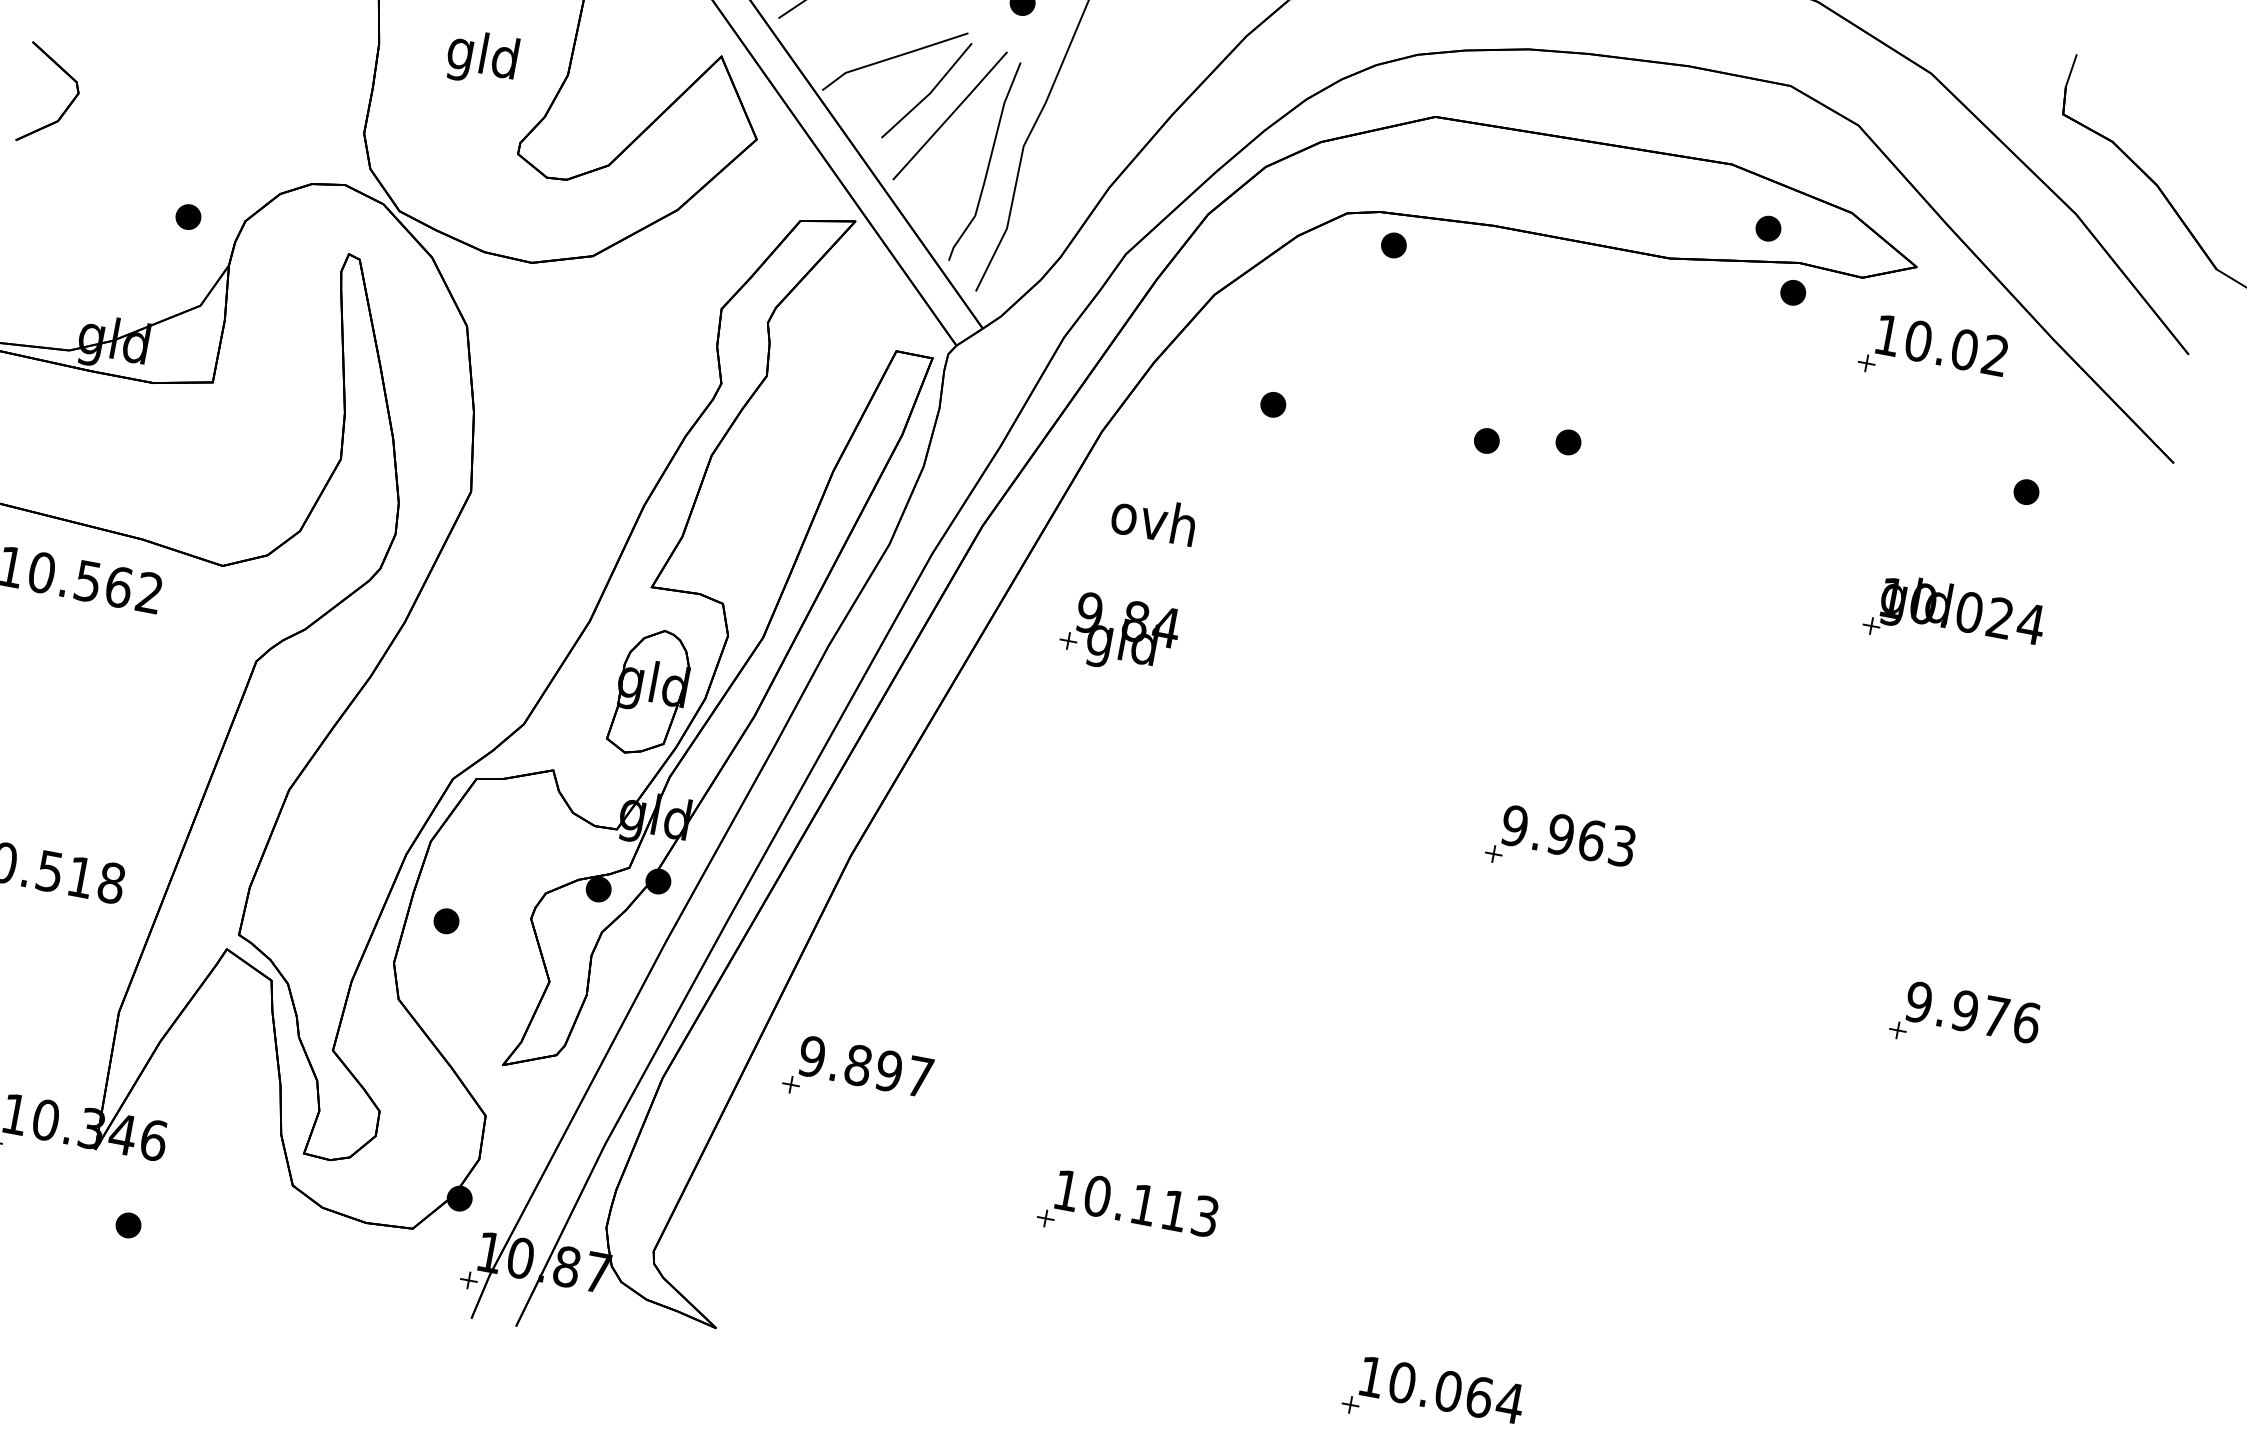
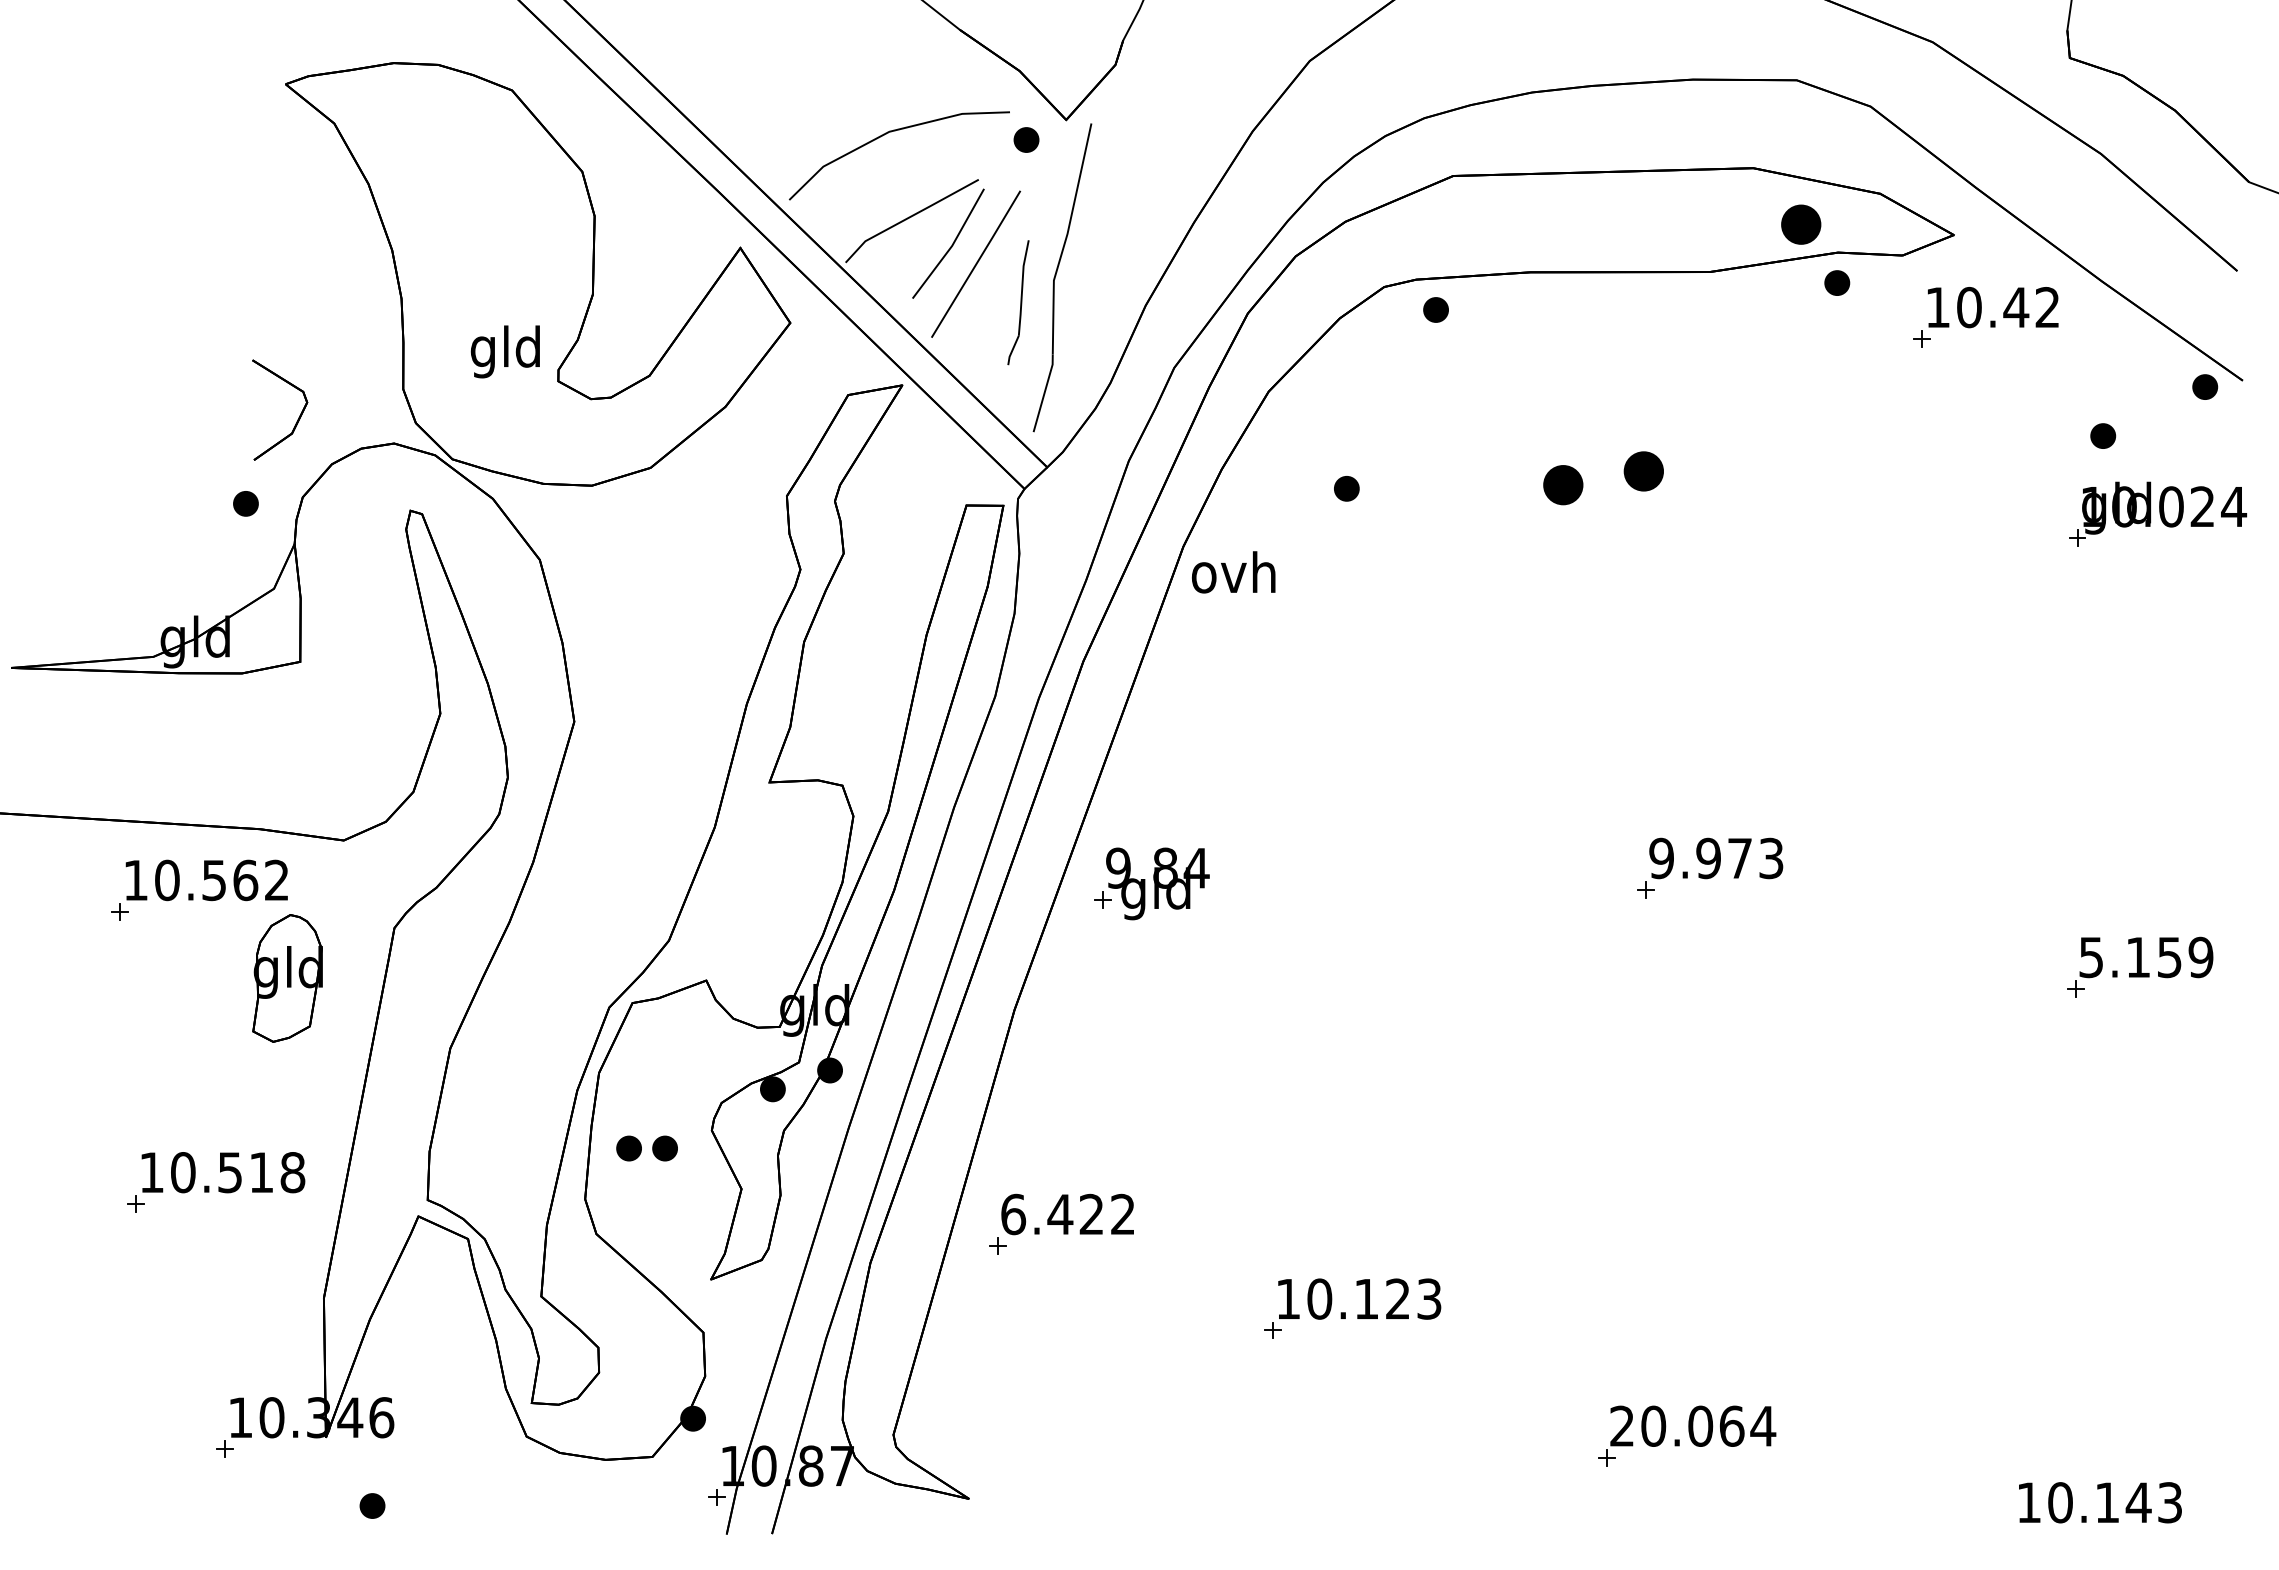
text: (481, 57) -> (504, 351), moved
part: (67, 106) -> (298, 417), moved
part: (984, 161) -> (1018, 302), size x0.6
part: (1767, 228) -> (1800, 224), size x1.6
text: (1964, 349) -> (2016, 307), 10.02 -> 10.42
part: (1487, 440) -> (1563, 484), size x1.6
part: (1568, 442) -> (1643, 471), size x1.6
part: (2136, 462) -> (2205, 386), added
text: (1153, 519) -> (1233, 572), moved
part: (1955, 616) -> (2158, 513), moved
part: (1119, 634) -> (1151, 883), moved
part: (650, 692) -> (287, 978), moved
text: (1592, 840) -> (1740, 858), 9.963 -> 9.973
part: (481, 927) -> (664, 1148), added
text: (1973, 1012) -> (2146, 957), 9.976 -> 5.159
text: (865, 1066) -> (1067, 1214), 9.897 -> 6.422
text: (1174, 1210) -> (1397, 1298), 10.113 -> 10.123
text: (1370, 1376) -> (1621, 1425), 10.064 -> 20.064

